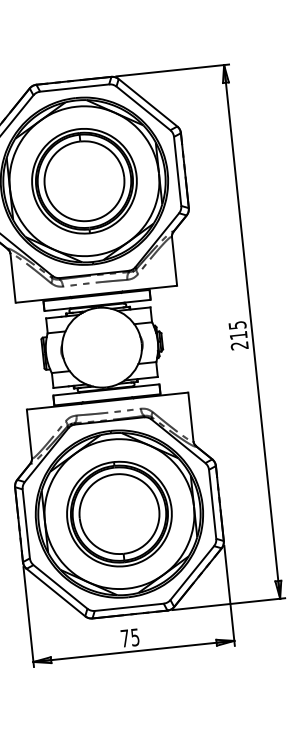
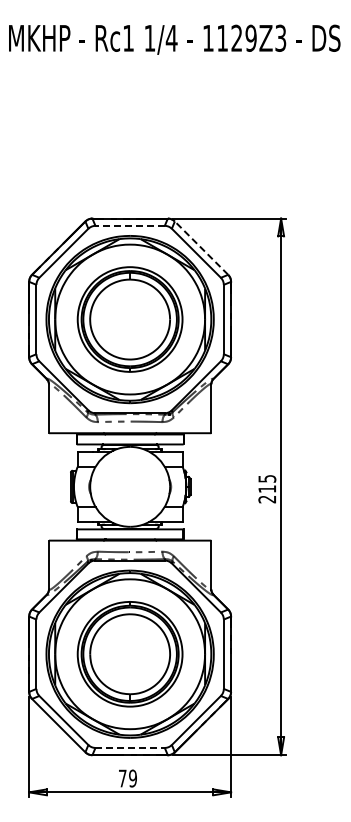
line: (75, 87) -> (130, 225), solid -> dashed
line: (148, 103) -> (201, 248), solid -> dashed
line: (129, 606) -> (130, 747), solid -> dashed
text: (134, 637) -> (132, 778), 75 -> 79

